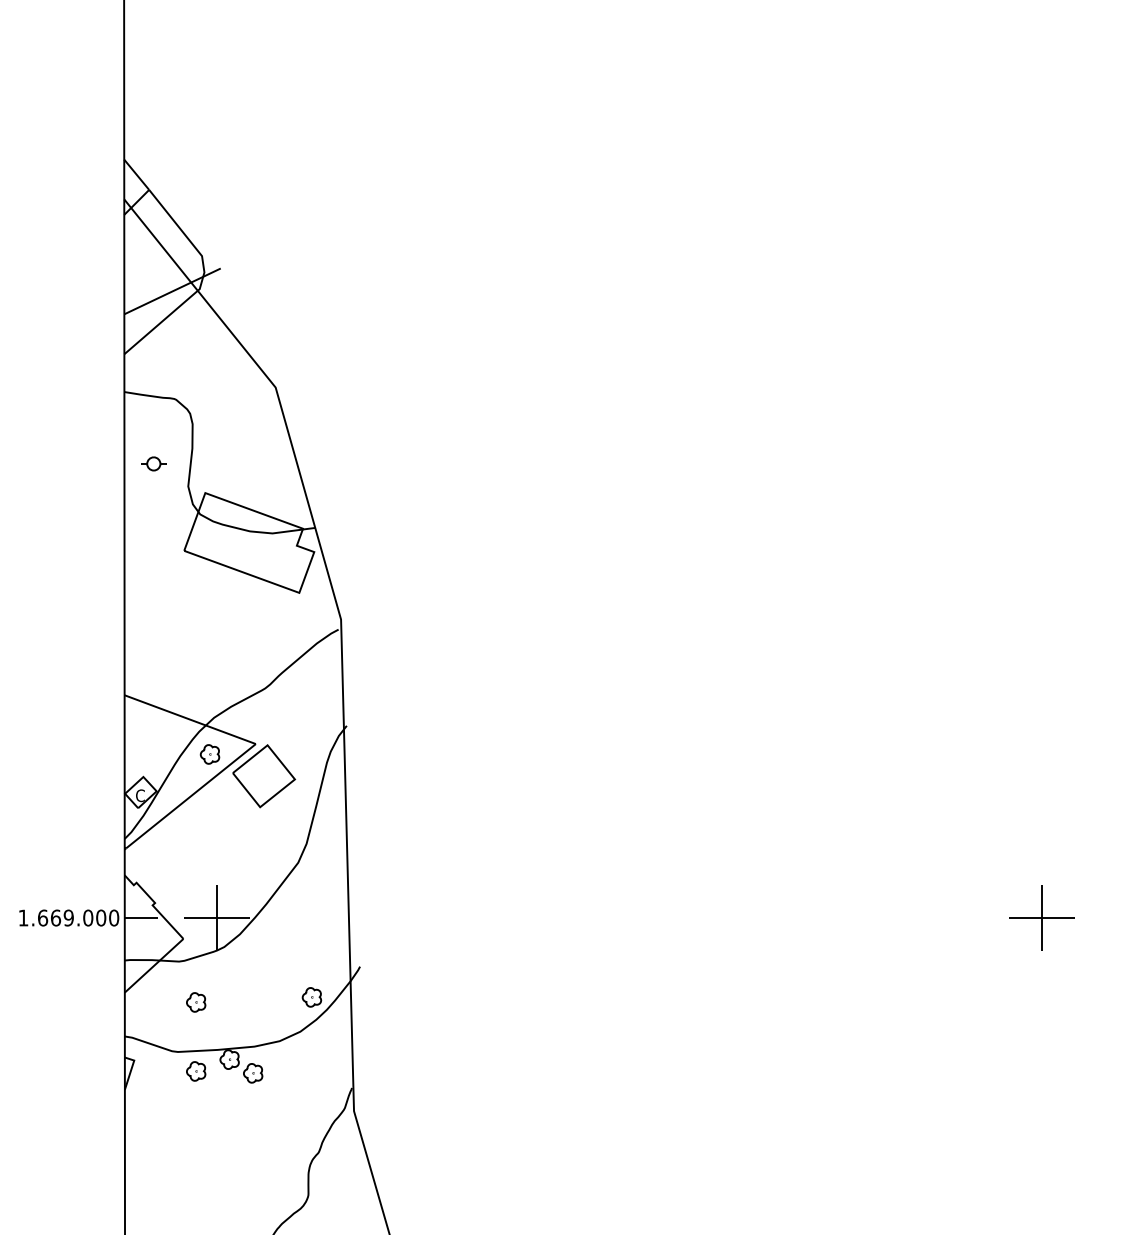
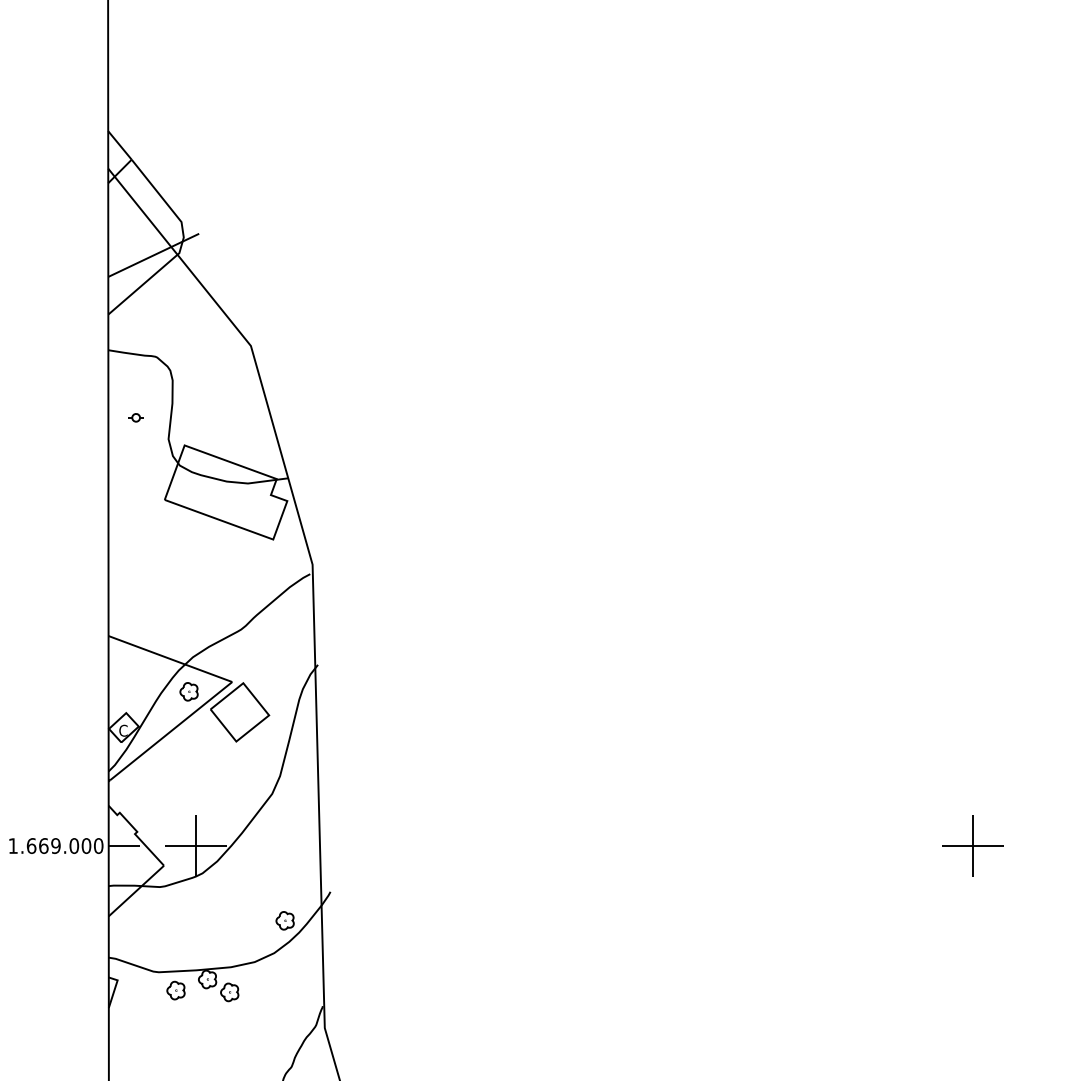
part: (153, 463) -> (135, 417), size x0.62
part: (196, 1002) -> (176, 925), removed

